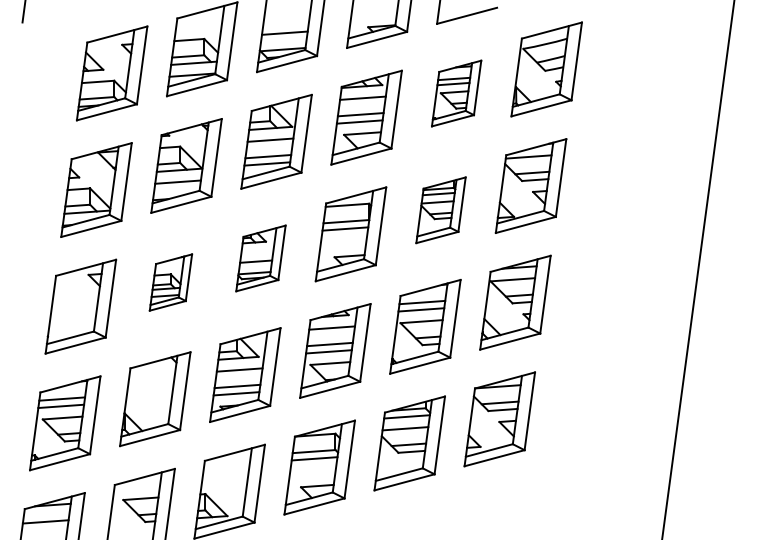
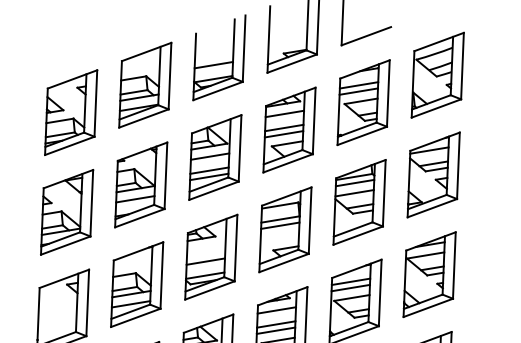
part: (456, 93) -> (363, 102), size x1.43
part: (440, 210) -> (359, 202), size x1.43
part: (260, 258) -> (210, 257), size x1.43
part: (170, 282) -> (136, 284), size x1.67

